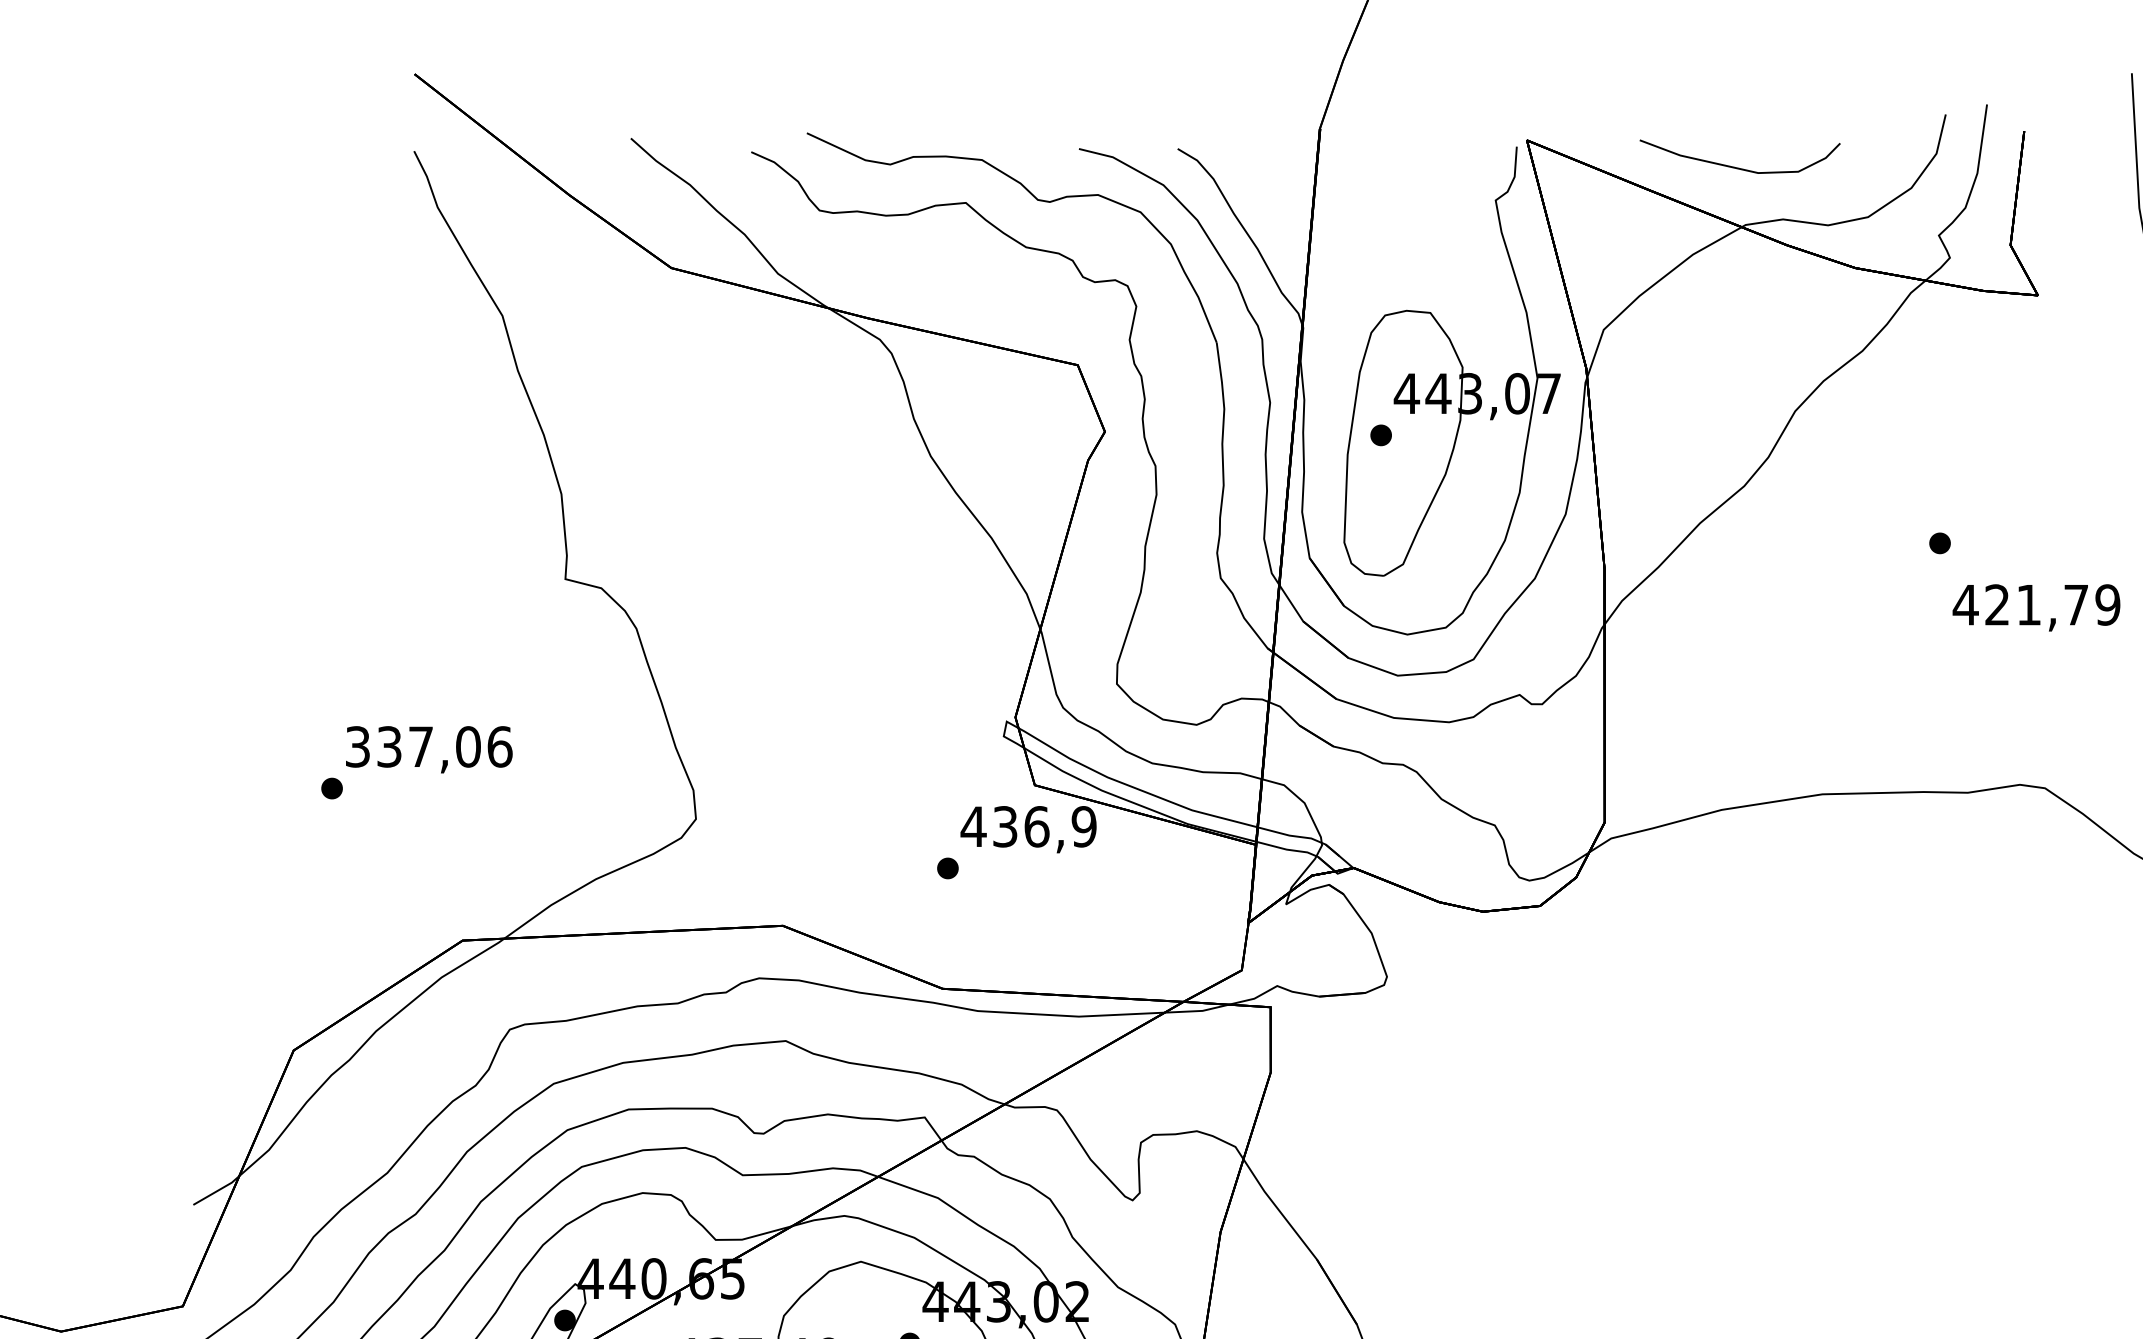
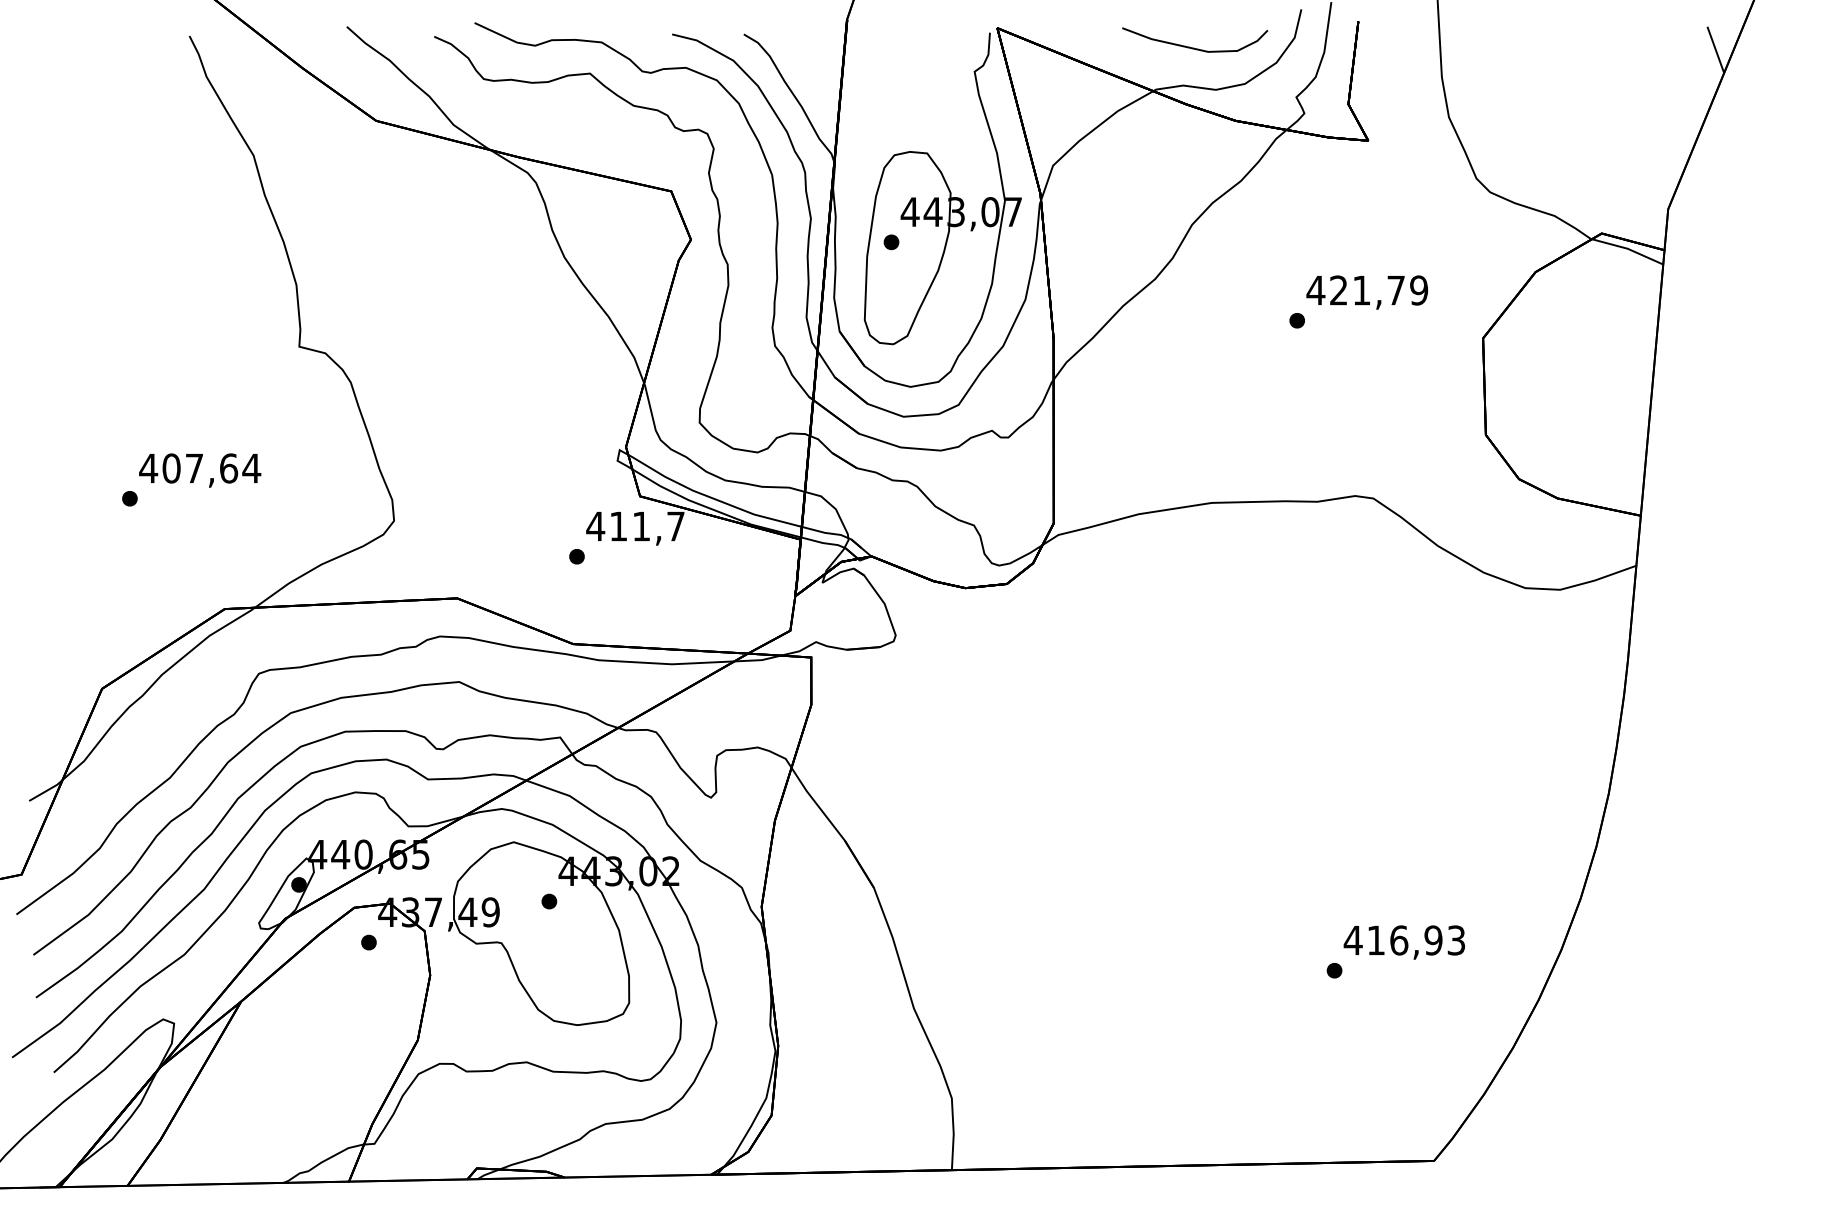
curve: (1739, 166) -> (1194, 47), moved
text: (2036, 607) -> (1367, 292), moved
text: (429, 746) -> (200, 468), 337,06 -> 407,64
text: (1045, 826) -> (647, 526), 436,9 -> 411,7

